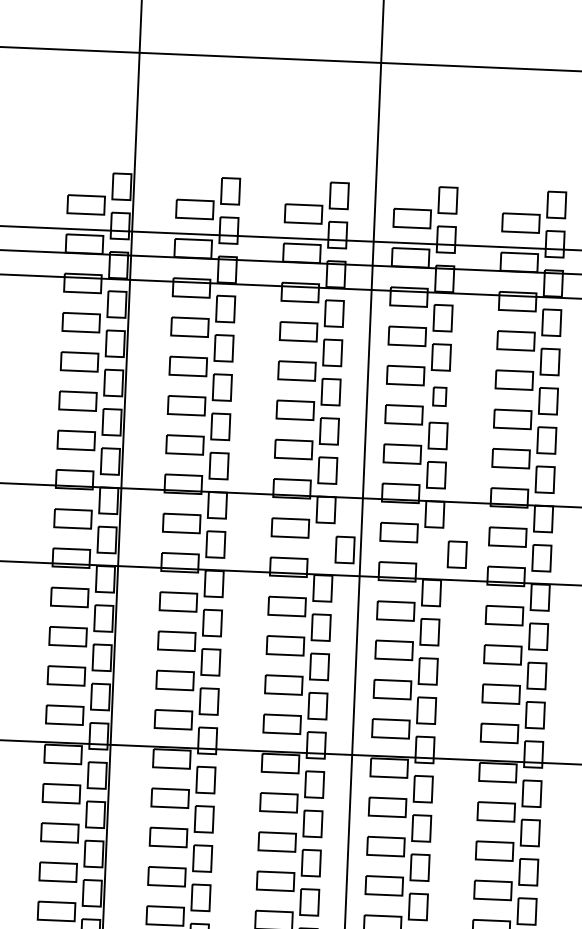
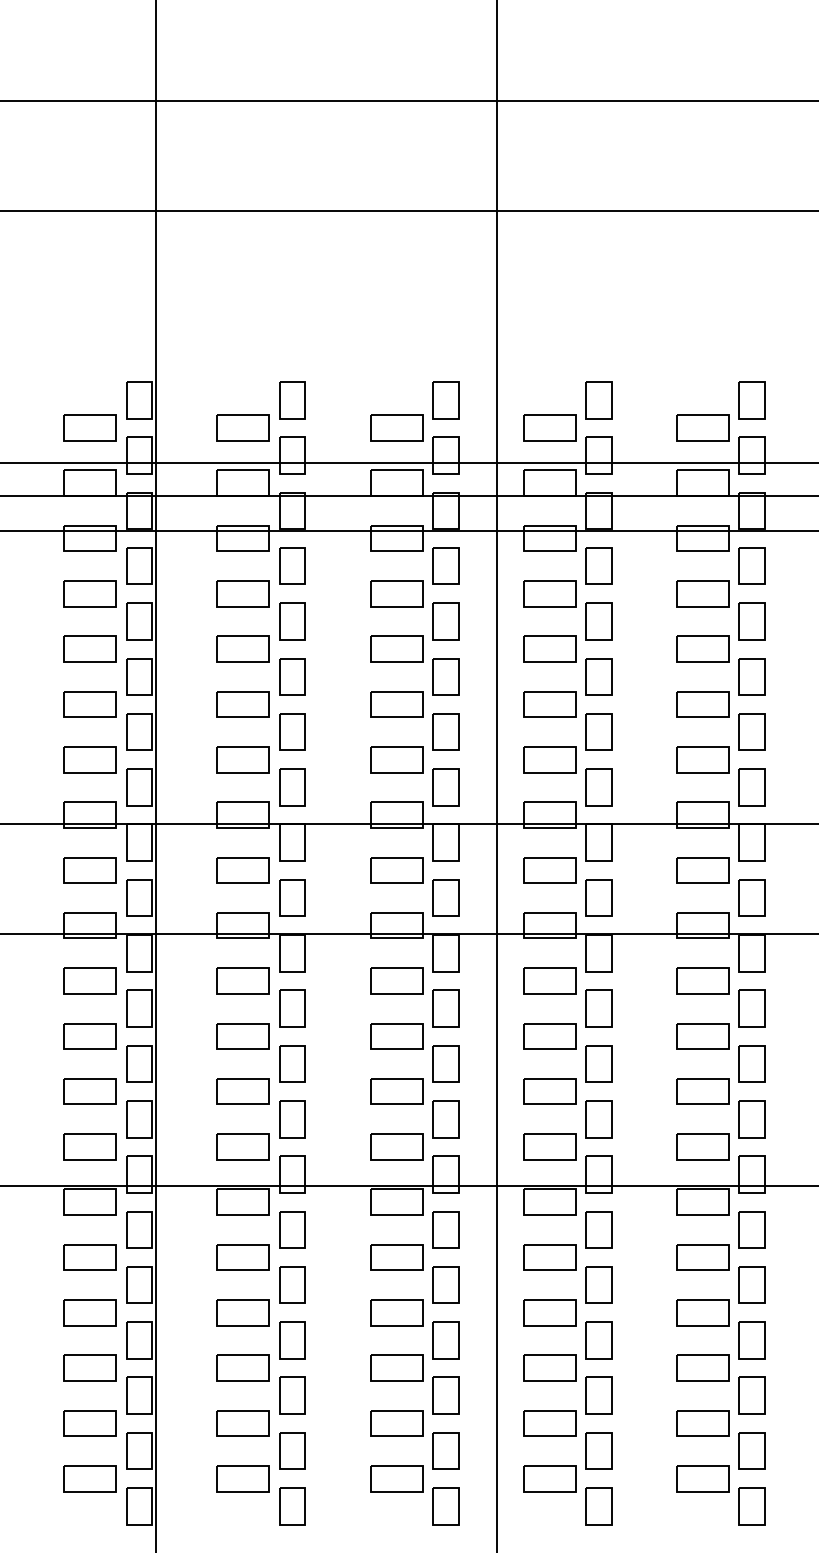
part: (439, 396) -> (598, 676), size x1.43
part: (344, 549) -> (445, 897), moved
part: (457, 554) -> (598, 897), moved

